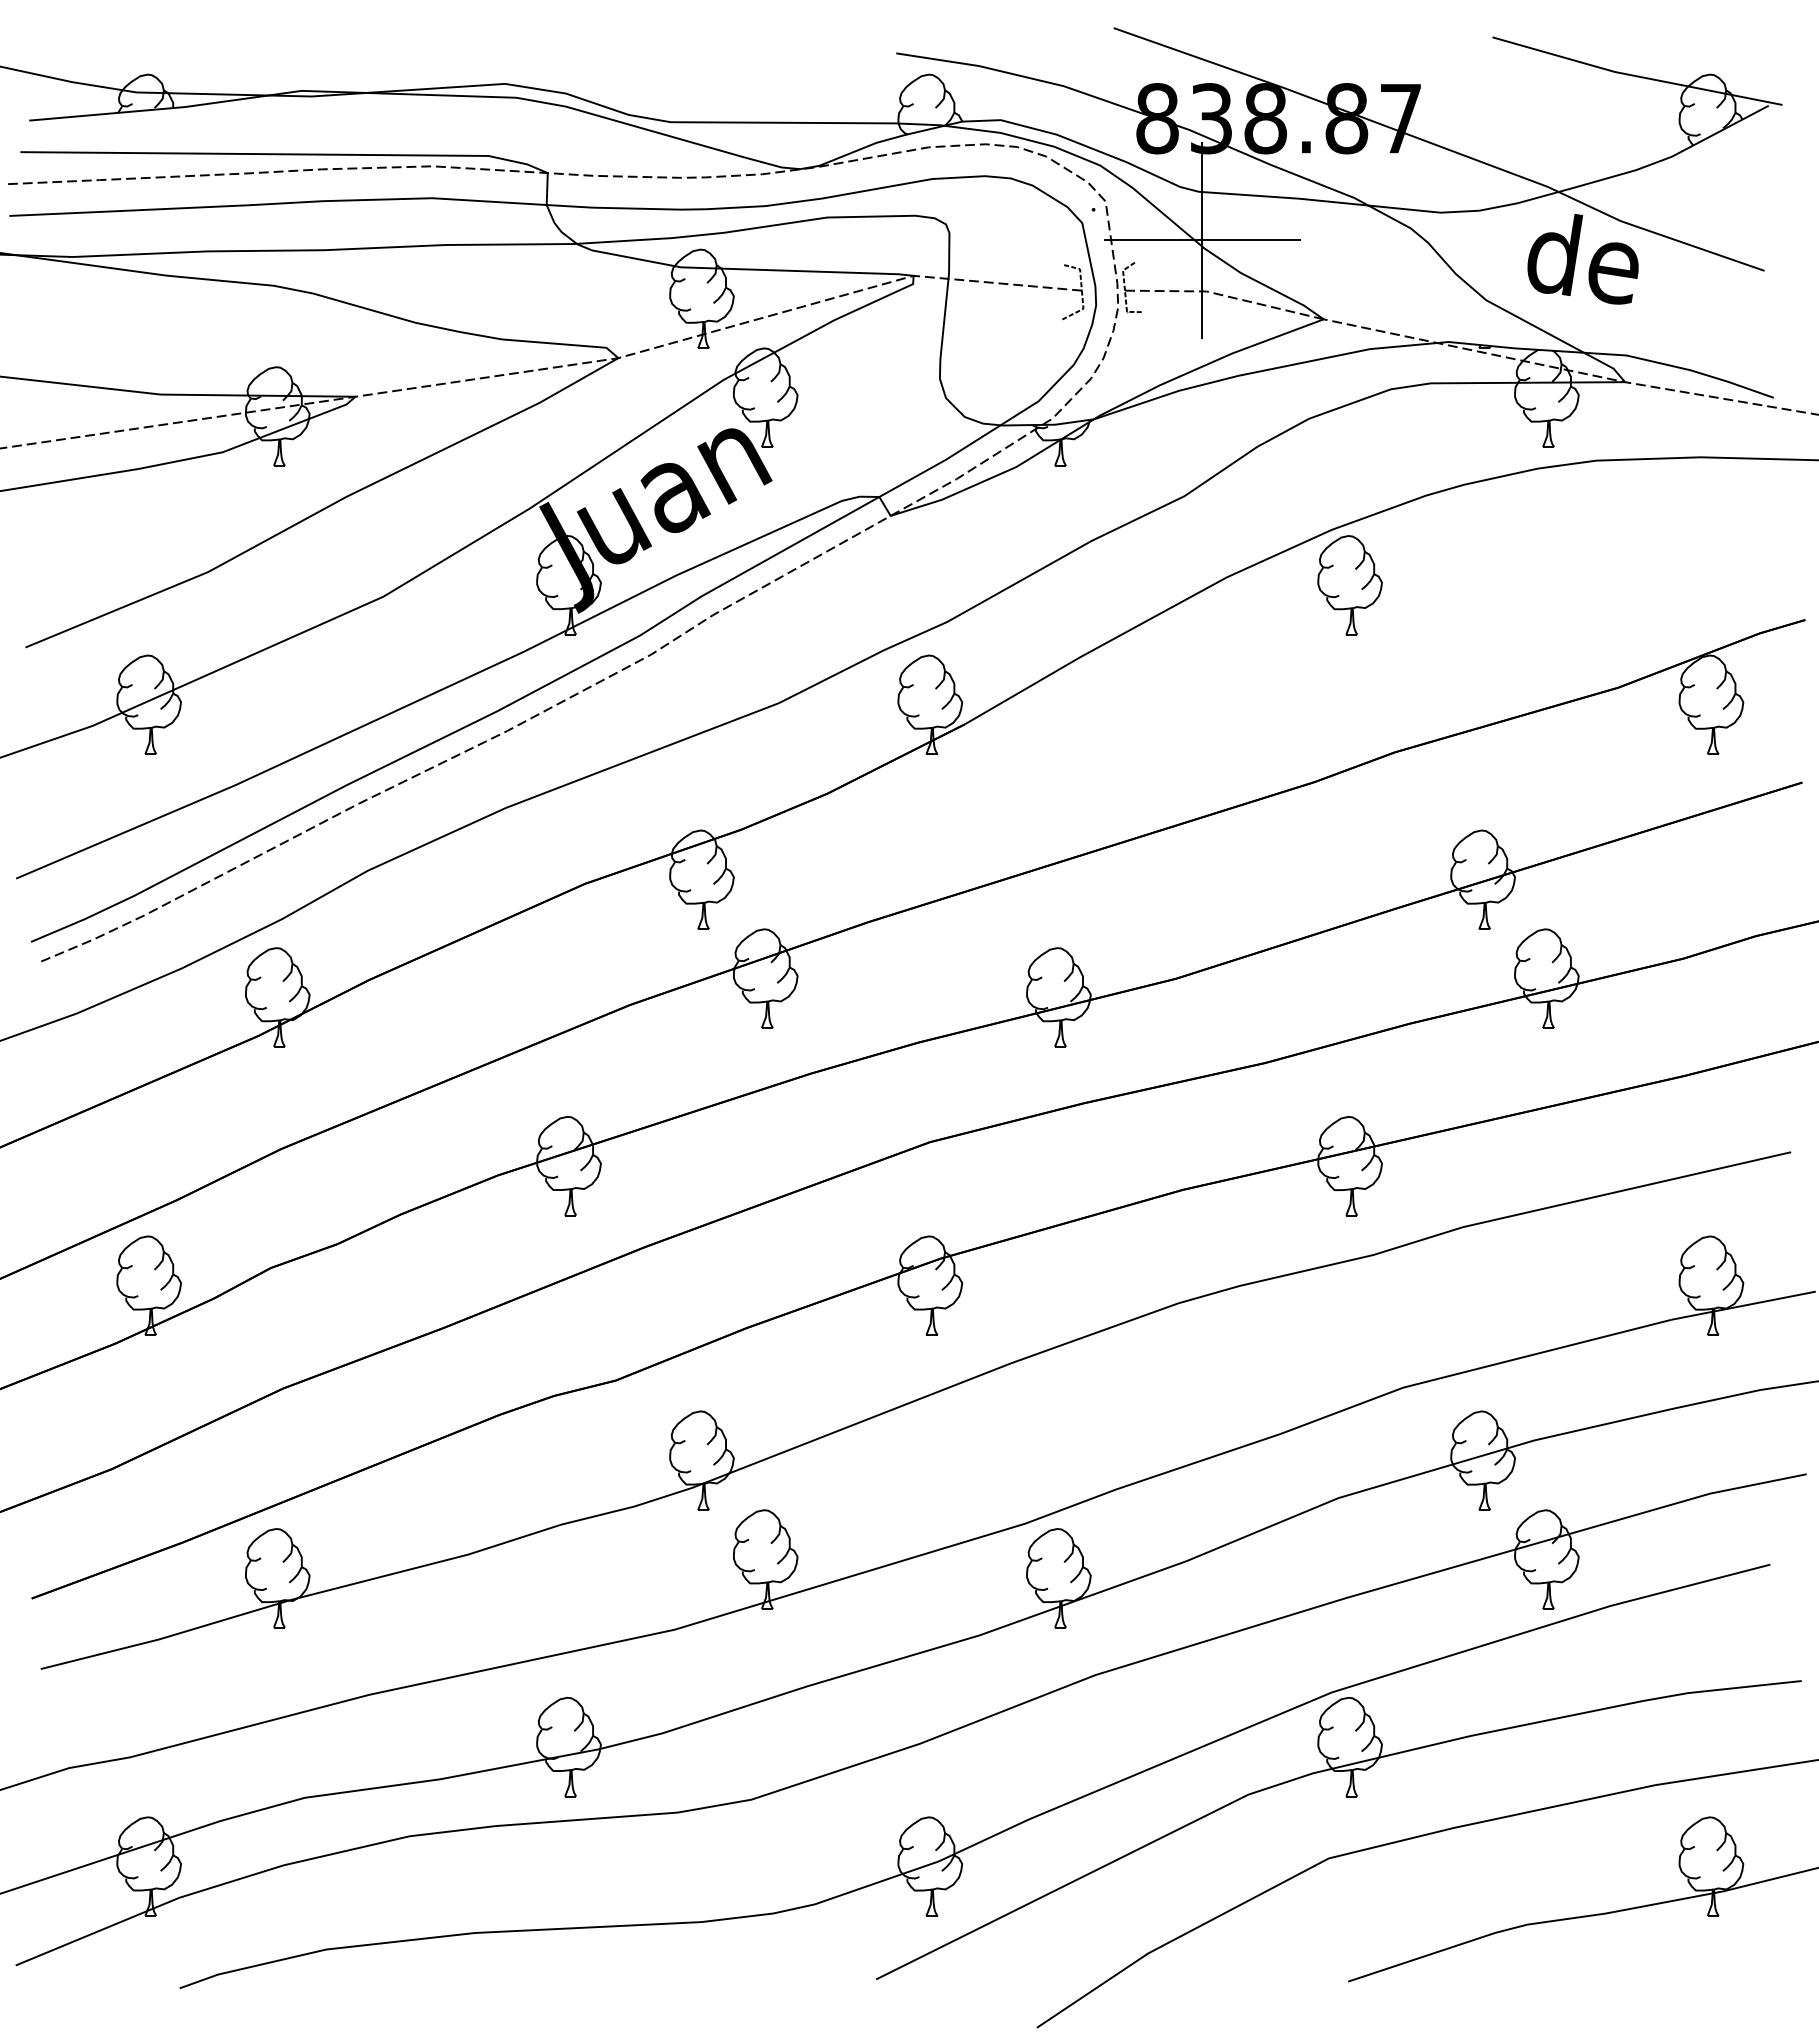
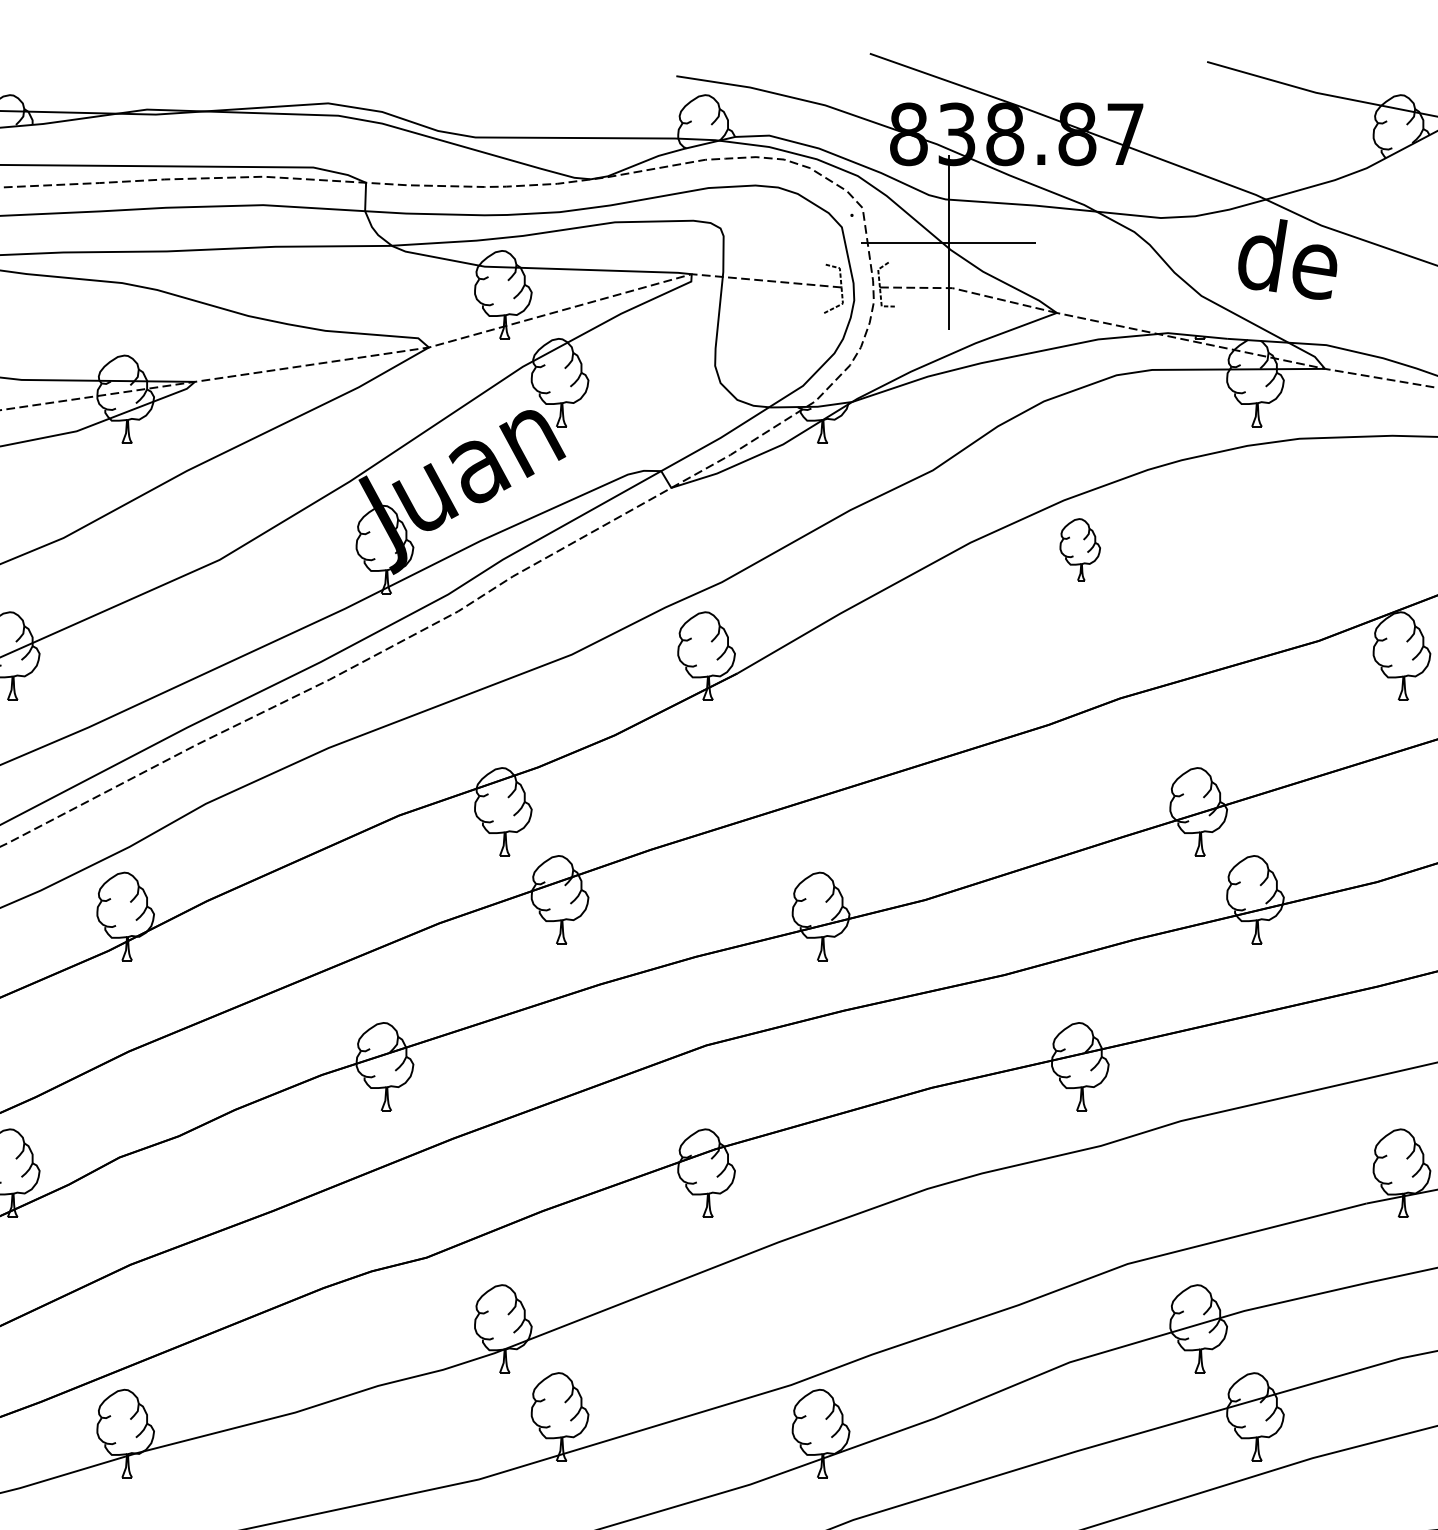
part: (1349, 585) -> (1079, 549), size x0.7

